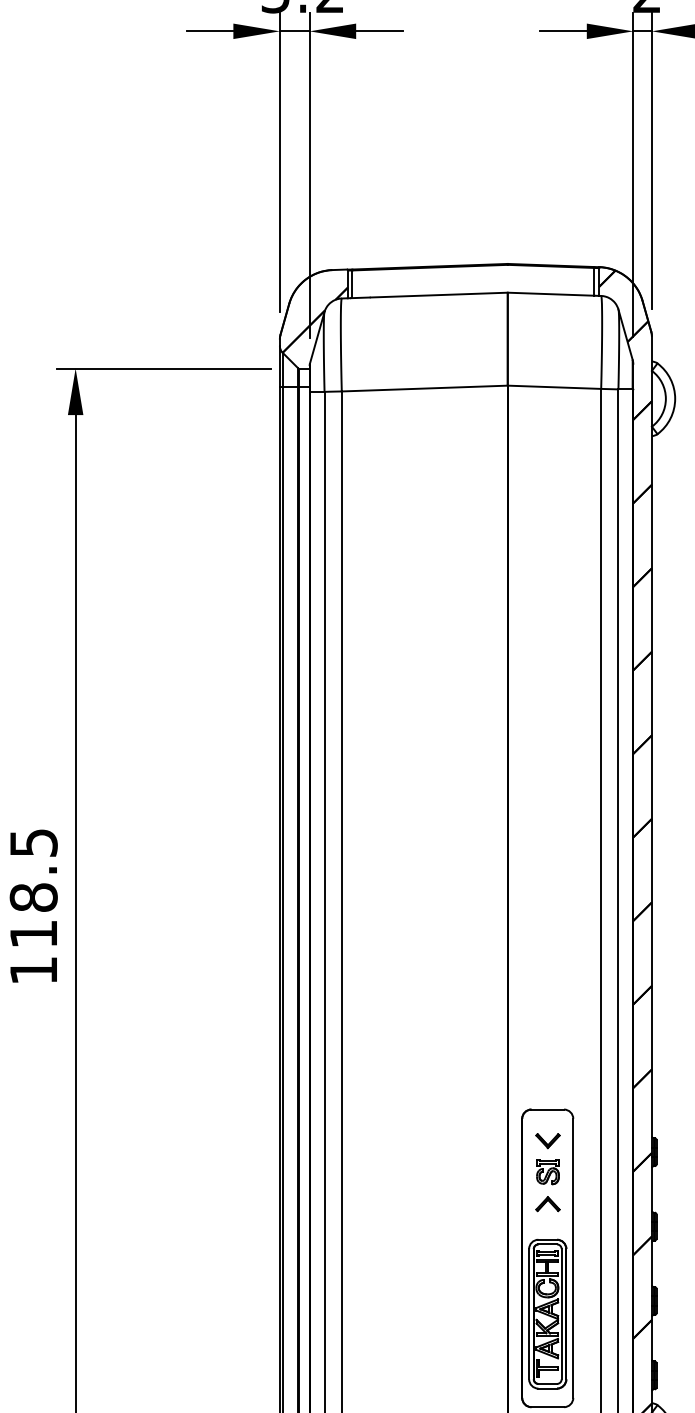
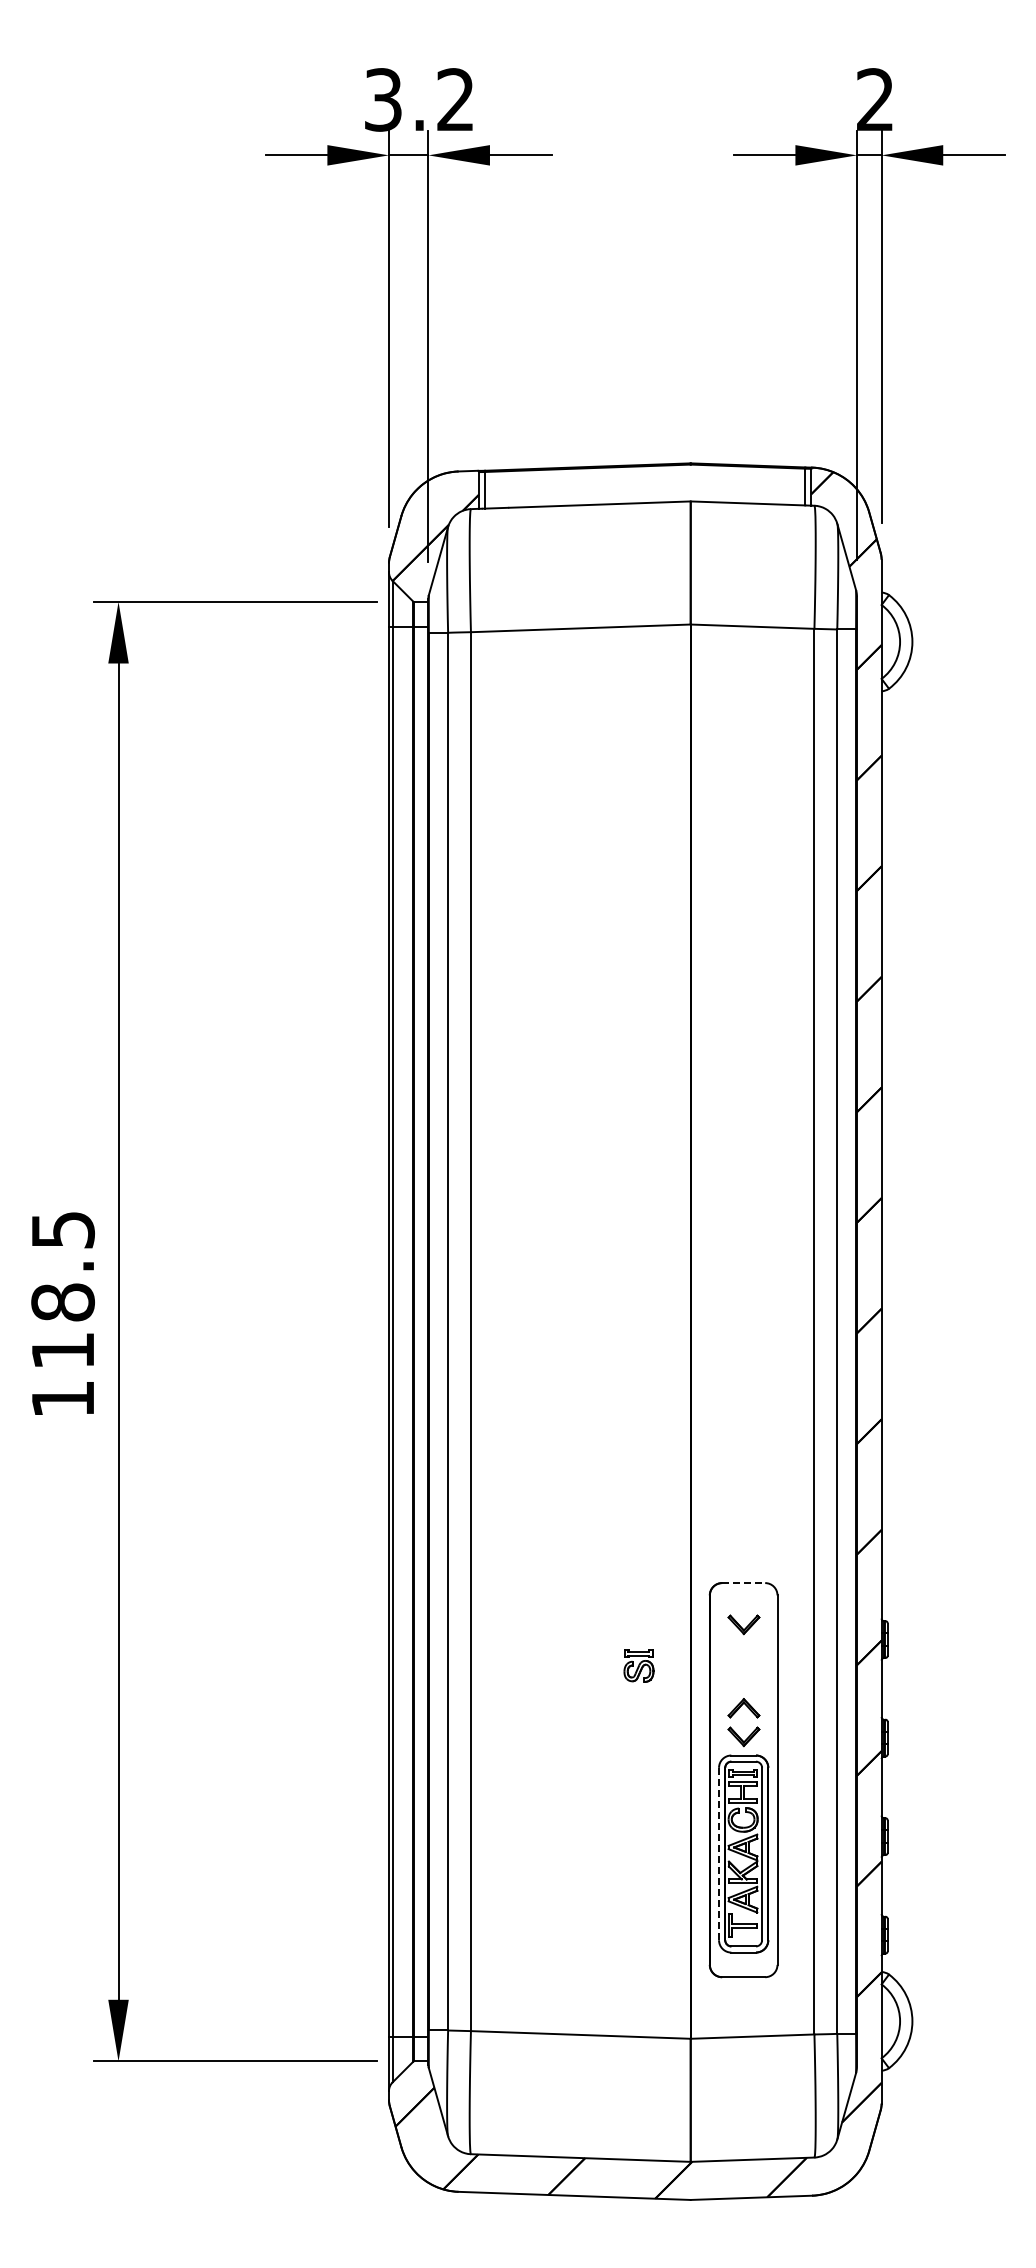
line: (547, 1109) -> (743, 1583), solid -> dashed
part: (547, 1171) -> (638, 1665), moved
part: (547, 1225) -> (743, 1736), added
line: (529, 1313) -> (719, 1853), solid -> dashed

